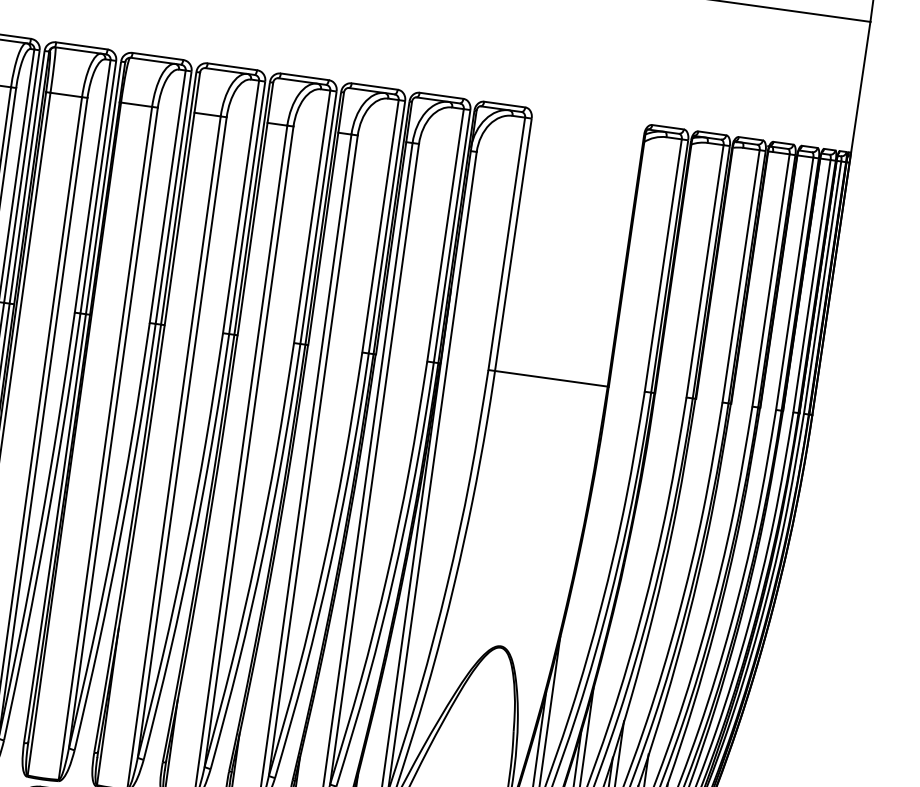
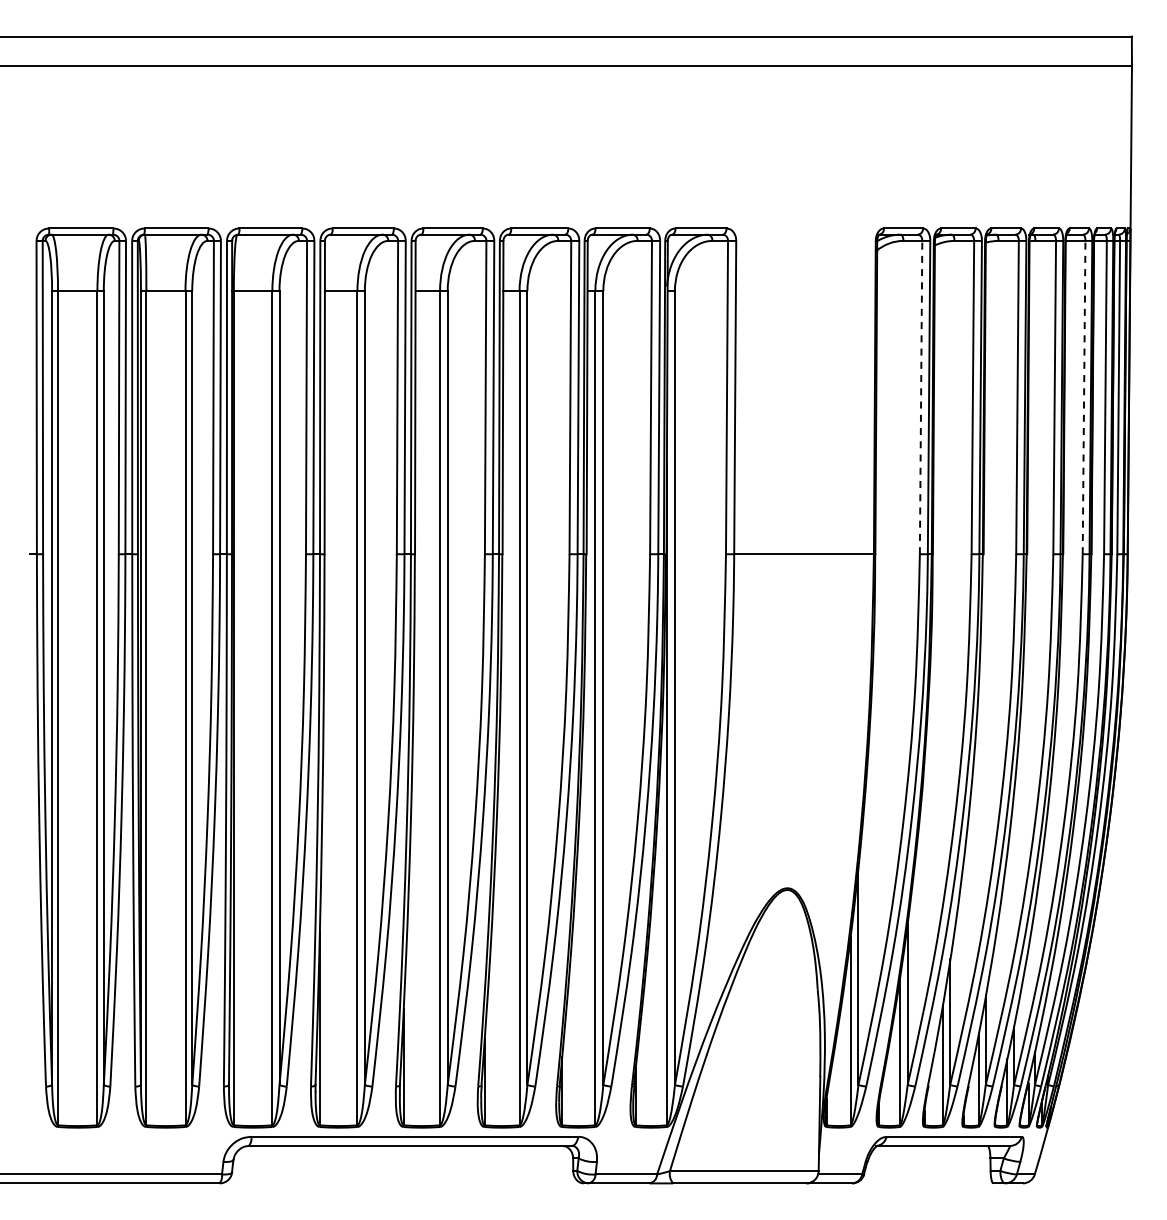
line: (663, 265) -> (921, 397), solid -> dashed
line: (795, 283) -> (1084, 397), solid -> dashed

